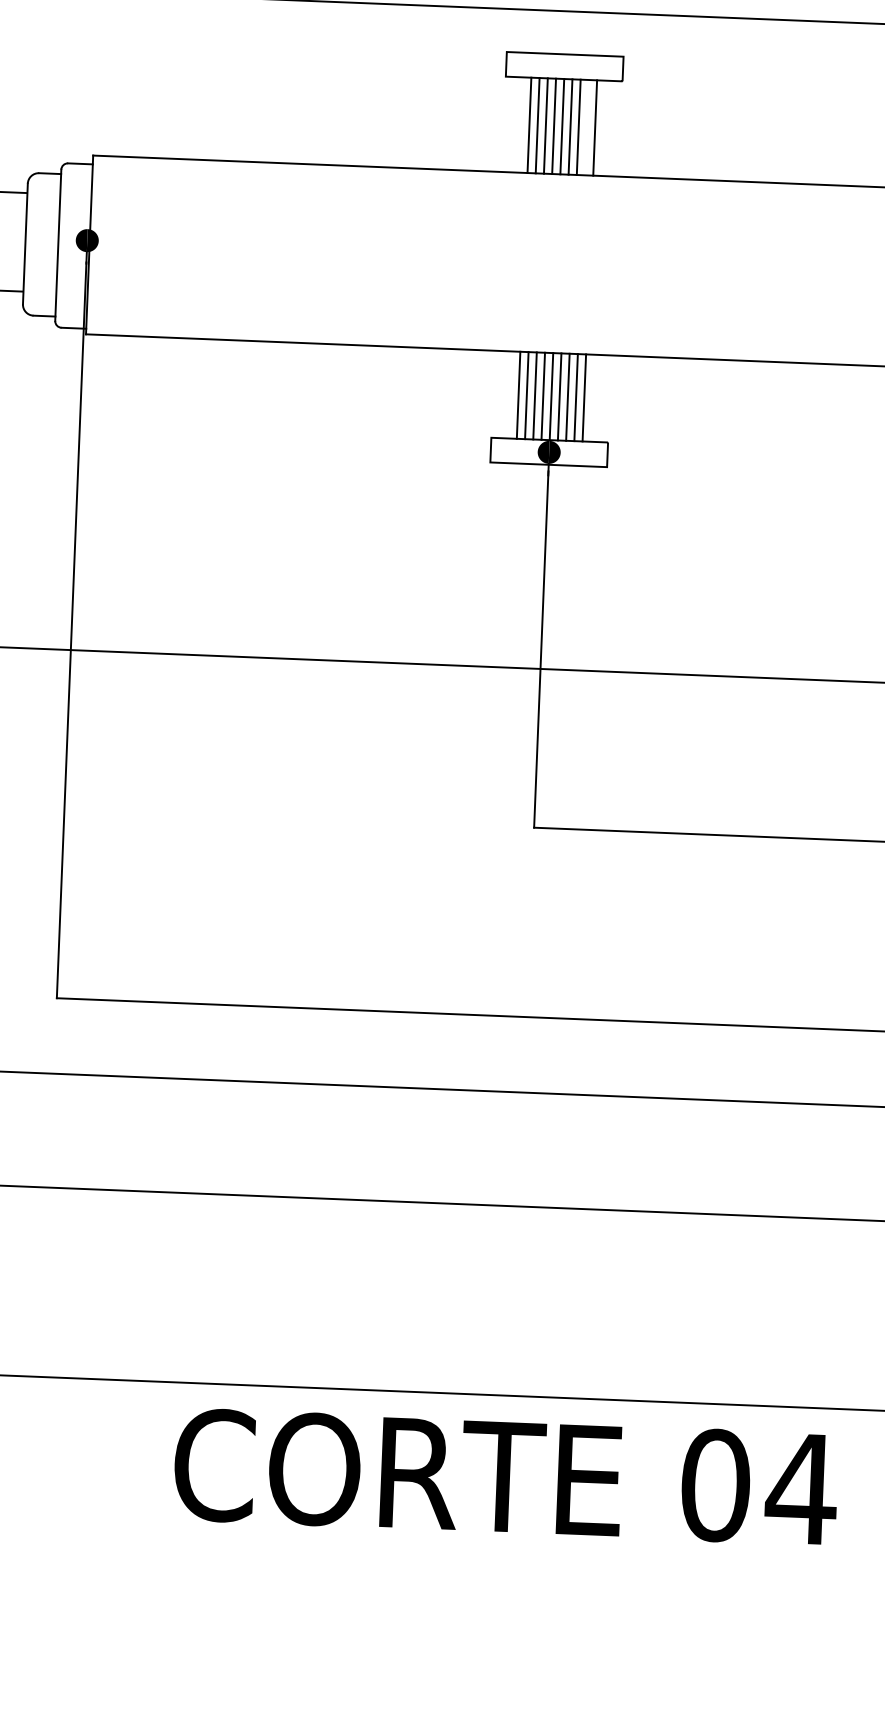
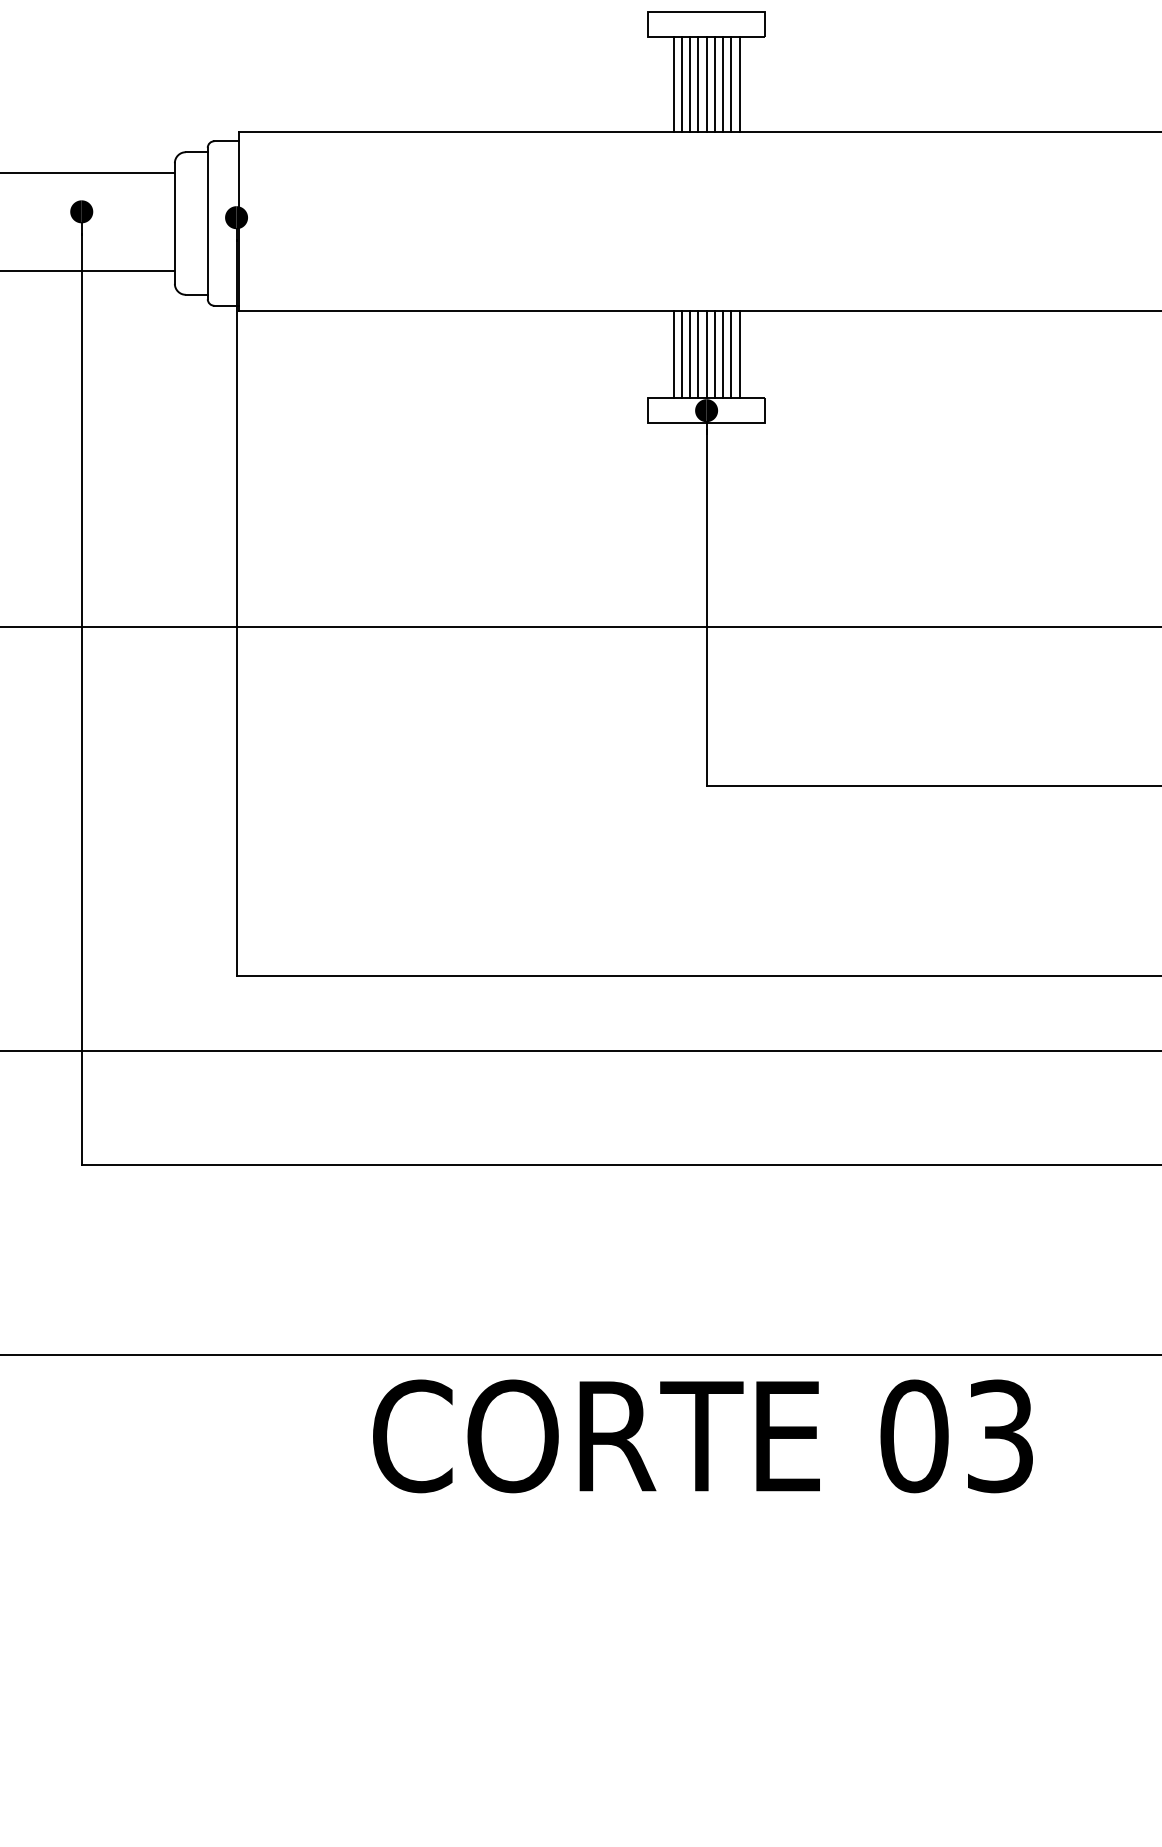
line: (587, 127) -> (731, 84), added
text: (801, 1489) -> (1000, 1436), 04 -> 03

